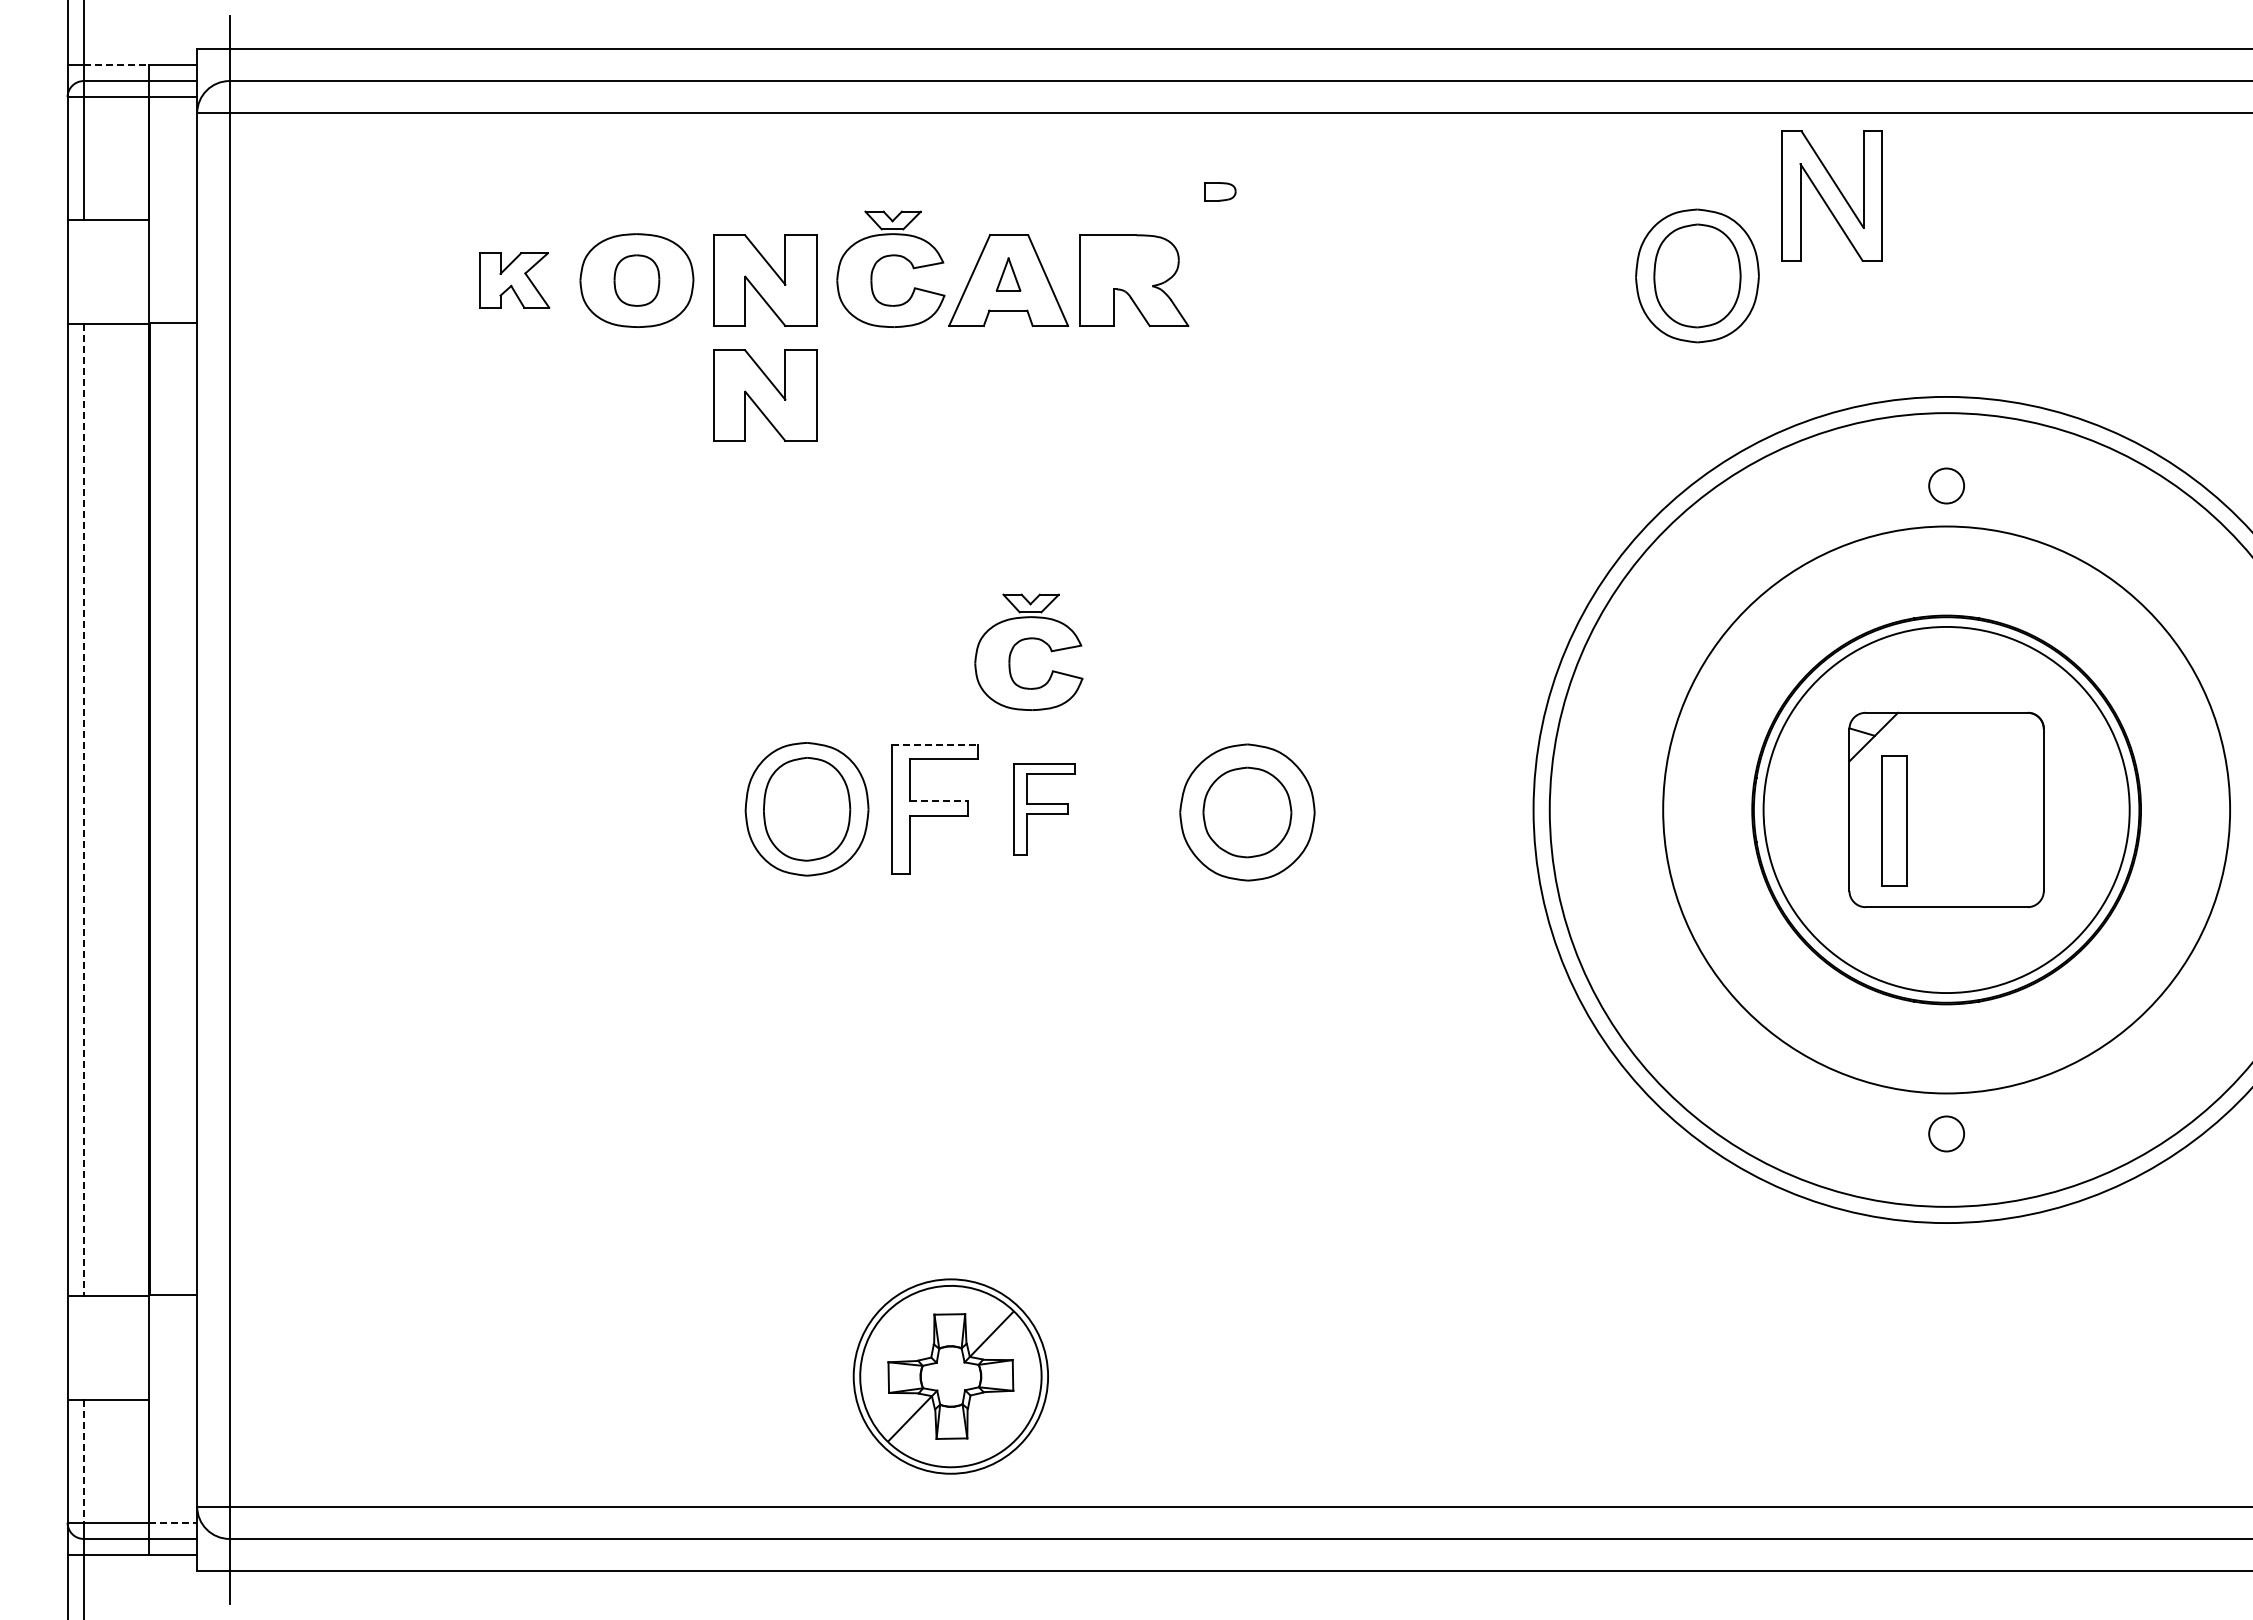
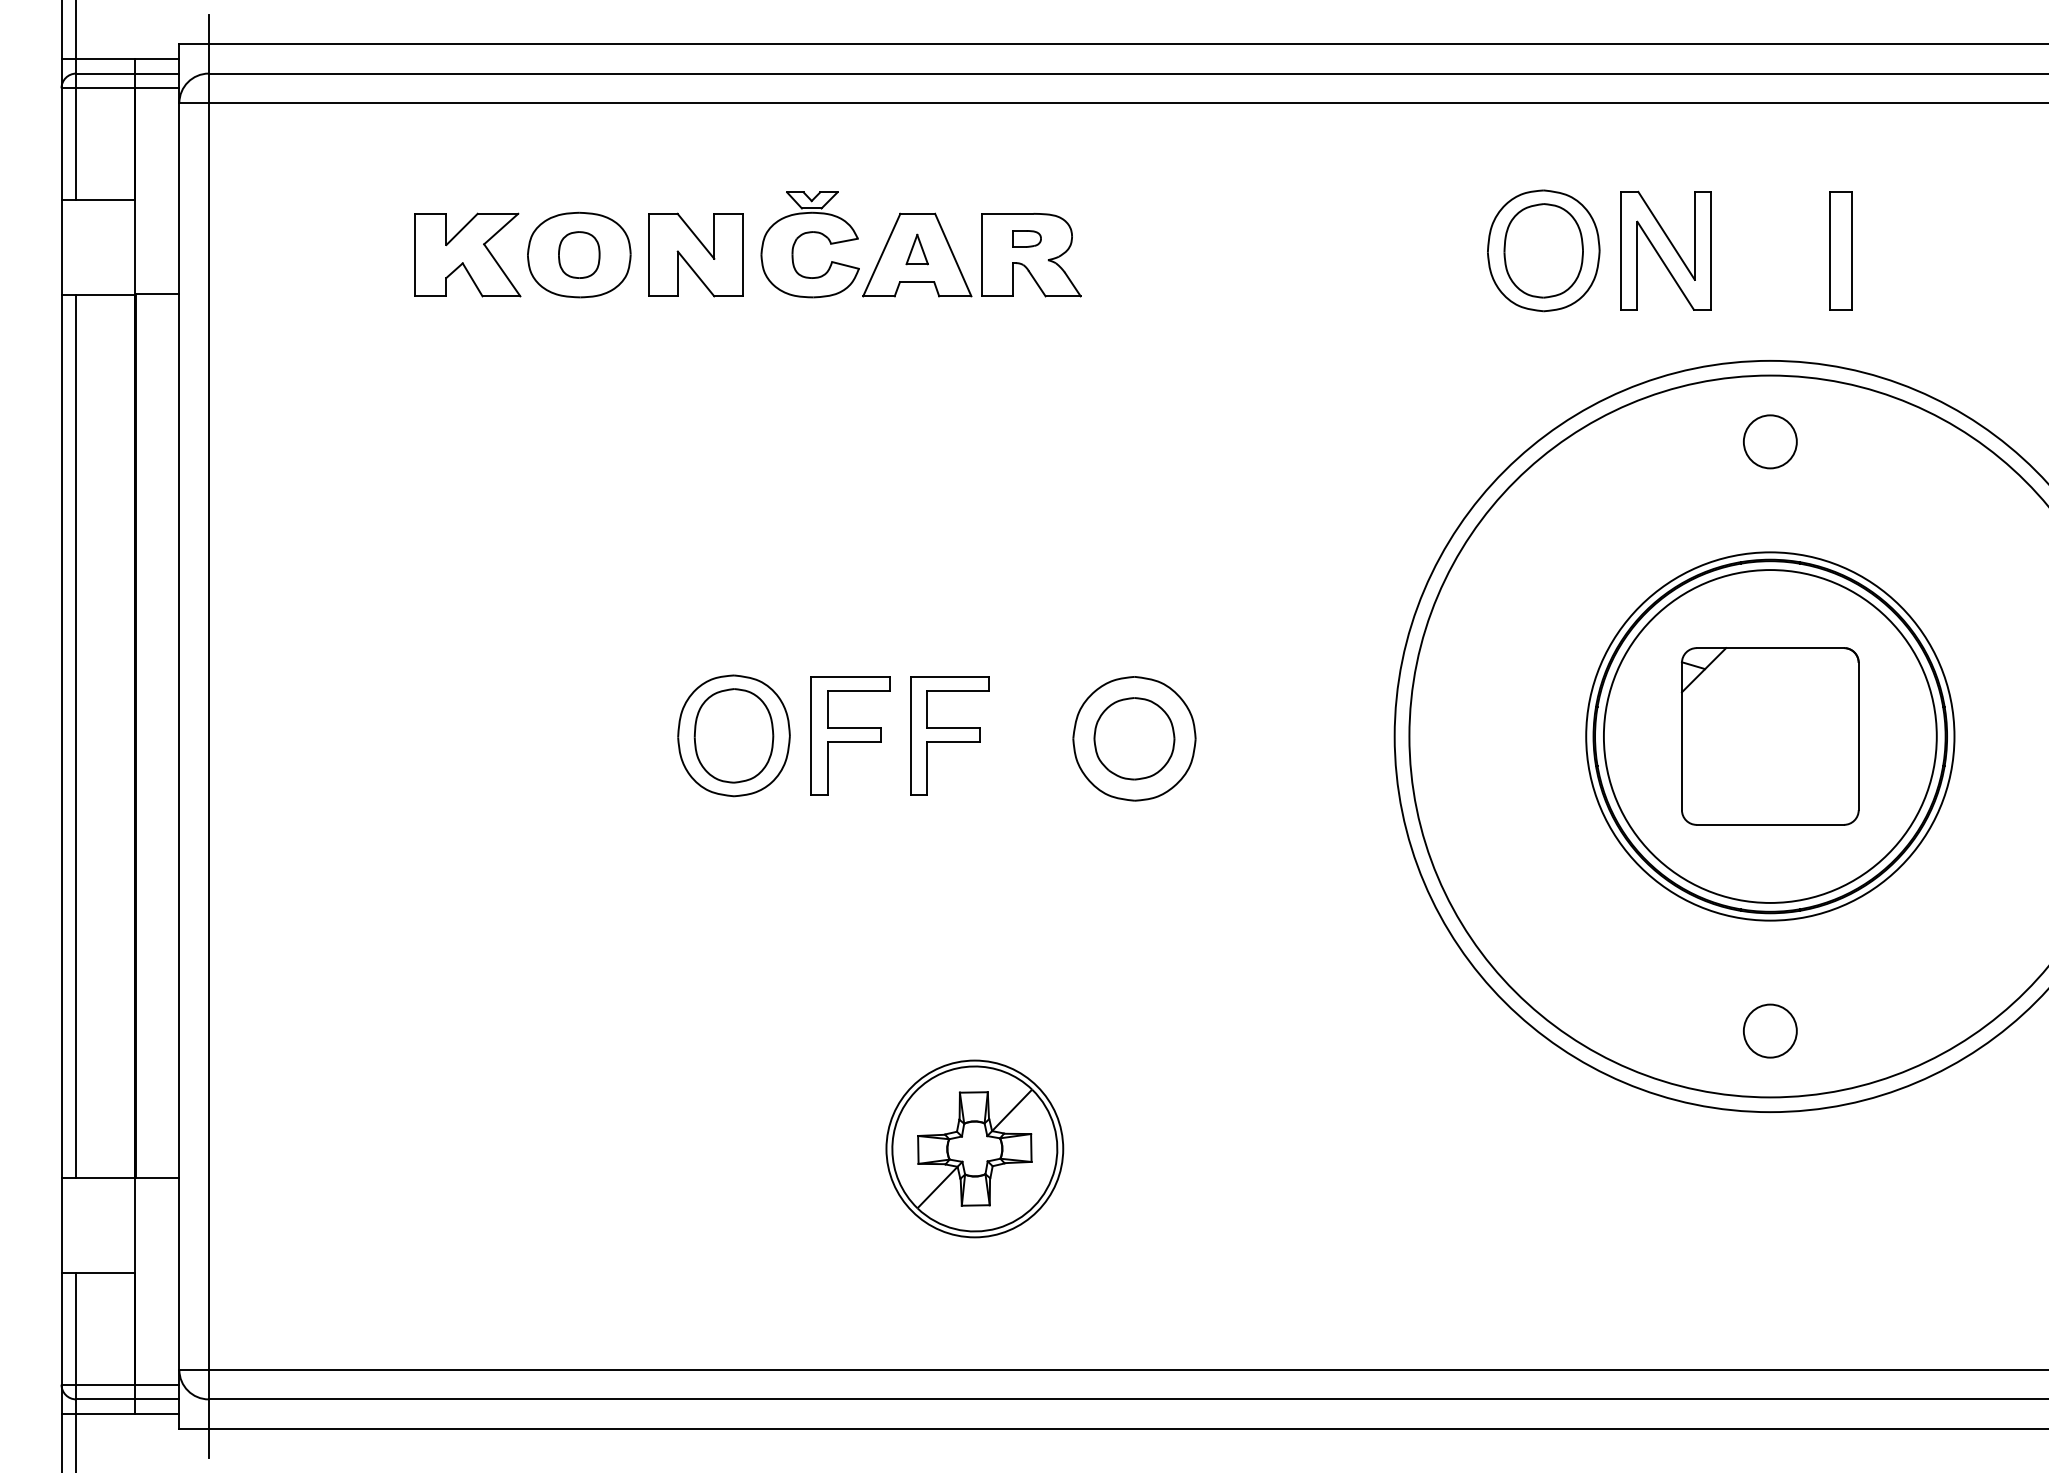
line: (116, 64) -> (106, 58), dashed -> solid
part: (1220, 191) -> (1027, 238), moved
part: (1831, 195) -> (1665, 250), moved
part: (514, 280) -> (467, 254), size x1.67
part: (765, 395) -> (696, 359), removed
circle: (1946, 485) -> (1770, 441), size x1.67
part: (1024, 640) -> (931, 582), removed
line: (935, 744) -> (850, 676), dashed -> solid
line: (939, 801) -> (854, 728), dashed -> solid
part: (1044, 809) -> (949, 736), size x1.43
circle: (1946, 809) -> (1770, 736), size x0.71
line: (83, 810) -> (75, 736), dashed -> solid
part: (1894, 820) -> (1841, 250), moved
circle: (1946, 1133) -> (1770, 1030), size x1.67
part: (950, 1376) -> (974, 1148), moved
line: (83, 1461) -> (75, 1328), dashed -> solid
line: (173, 1522) -> (157, 1384), dashed -> solid

